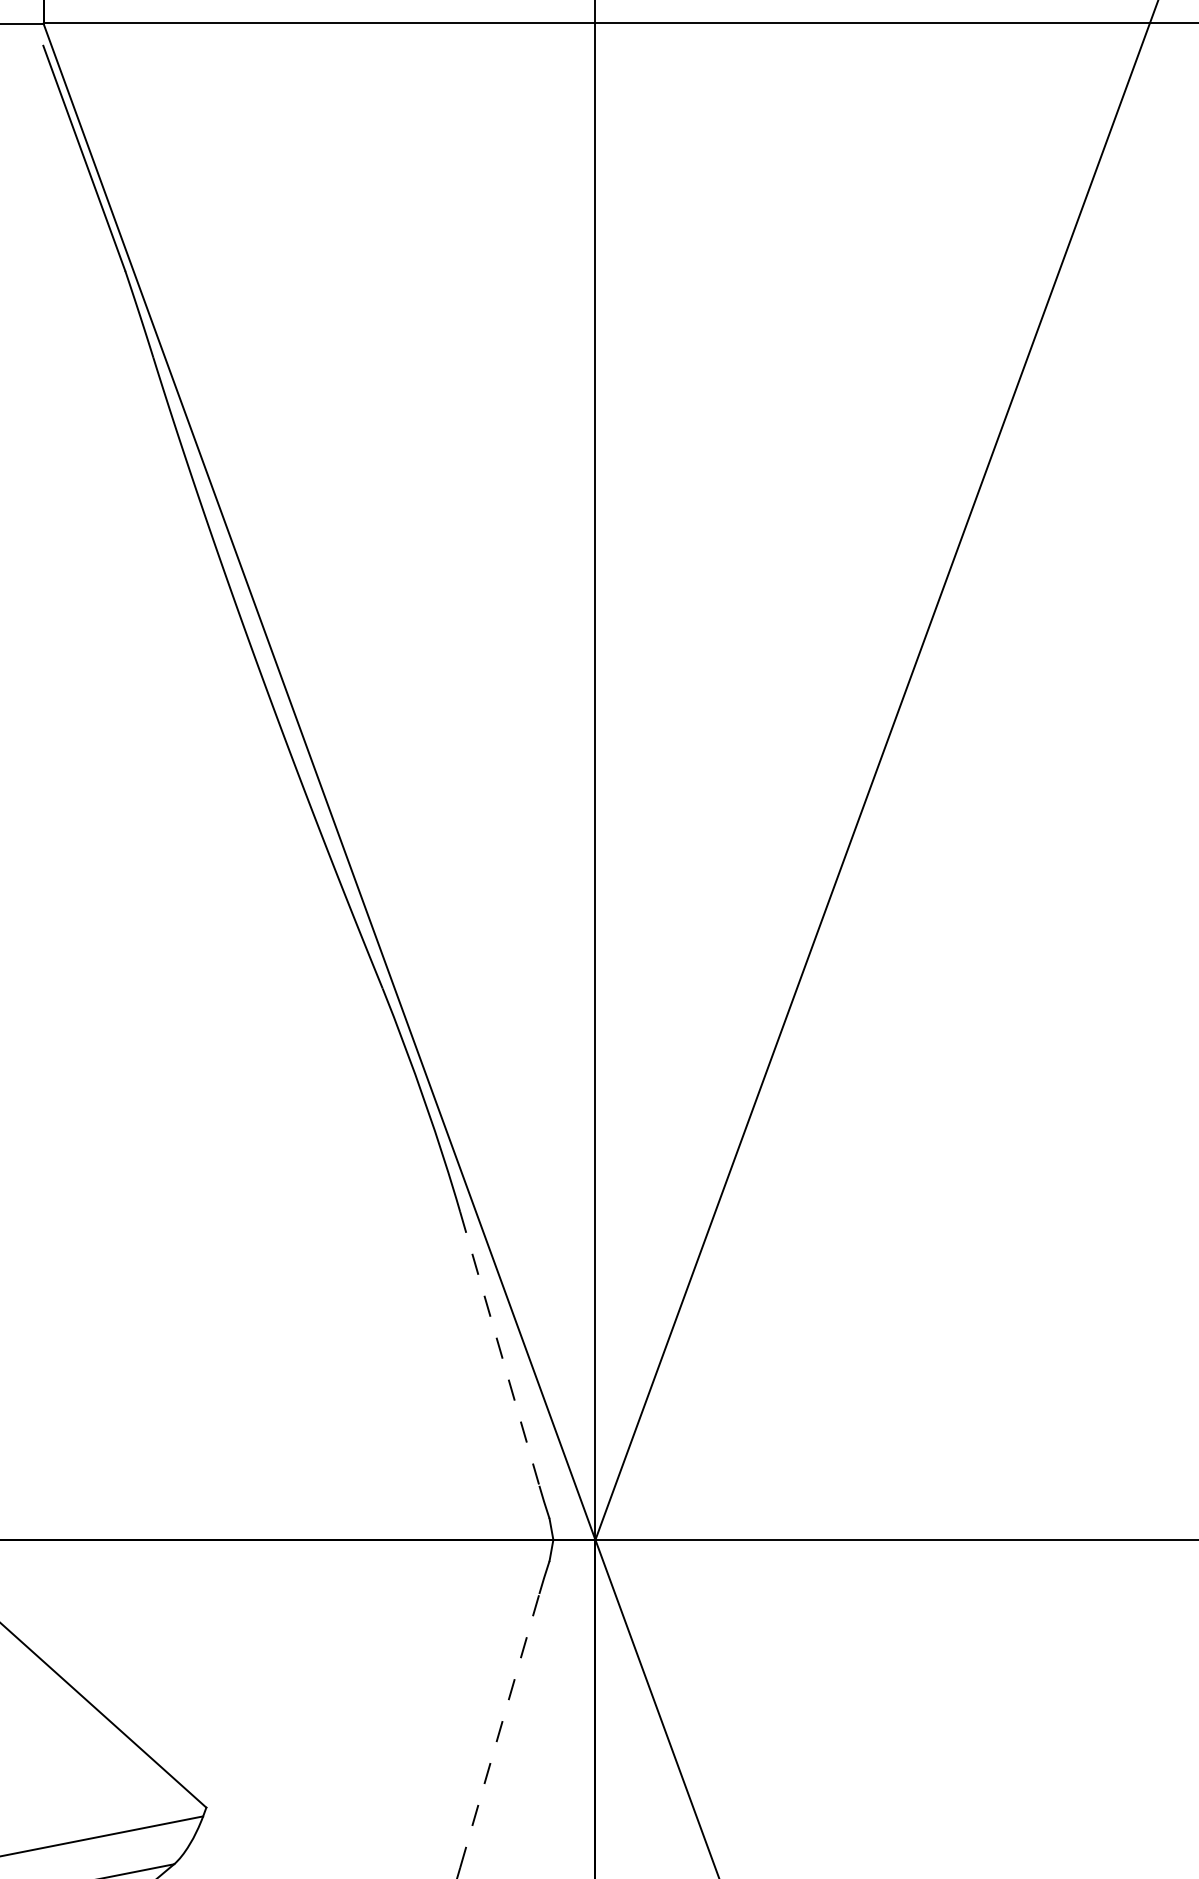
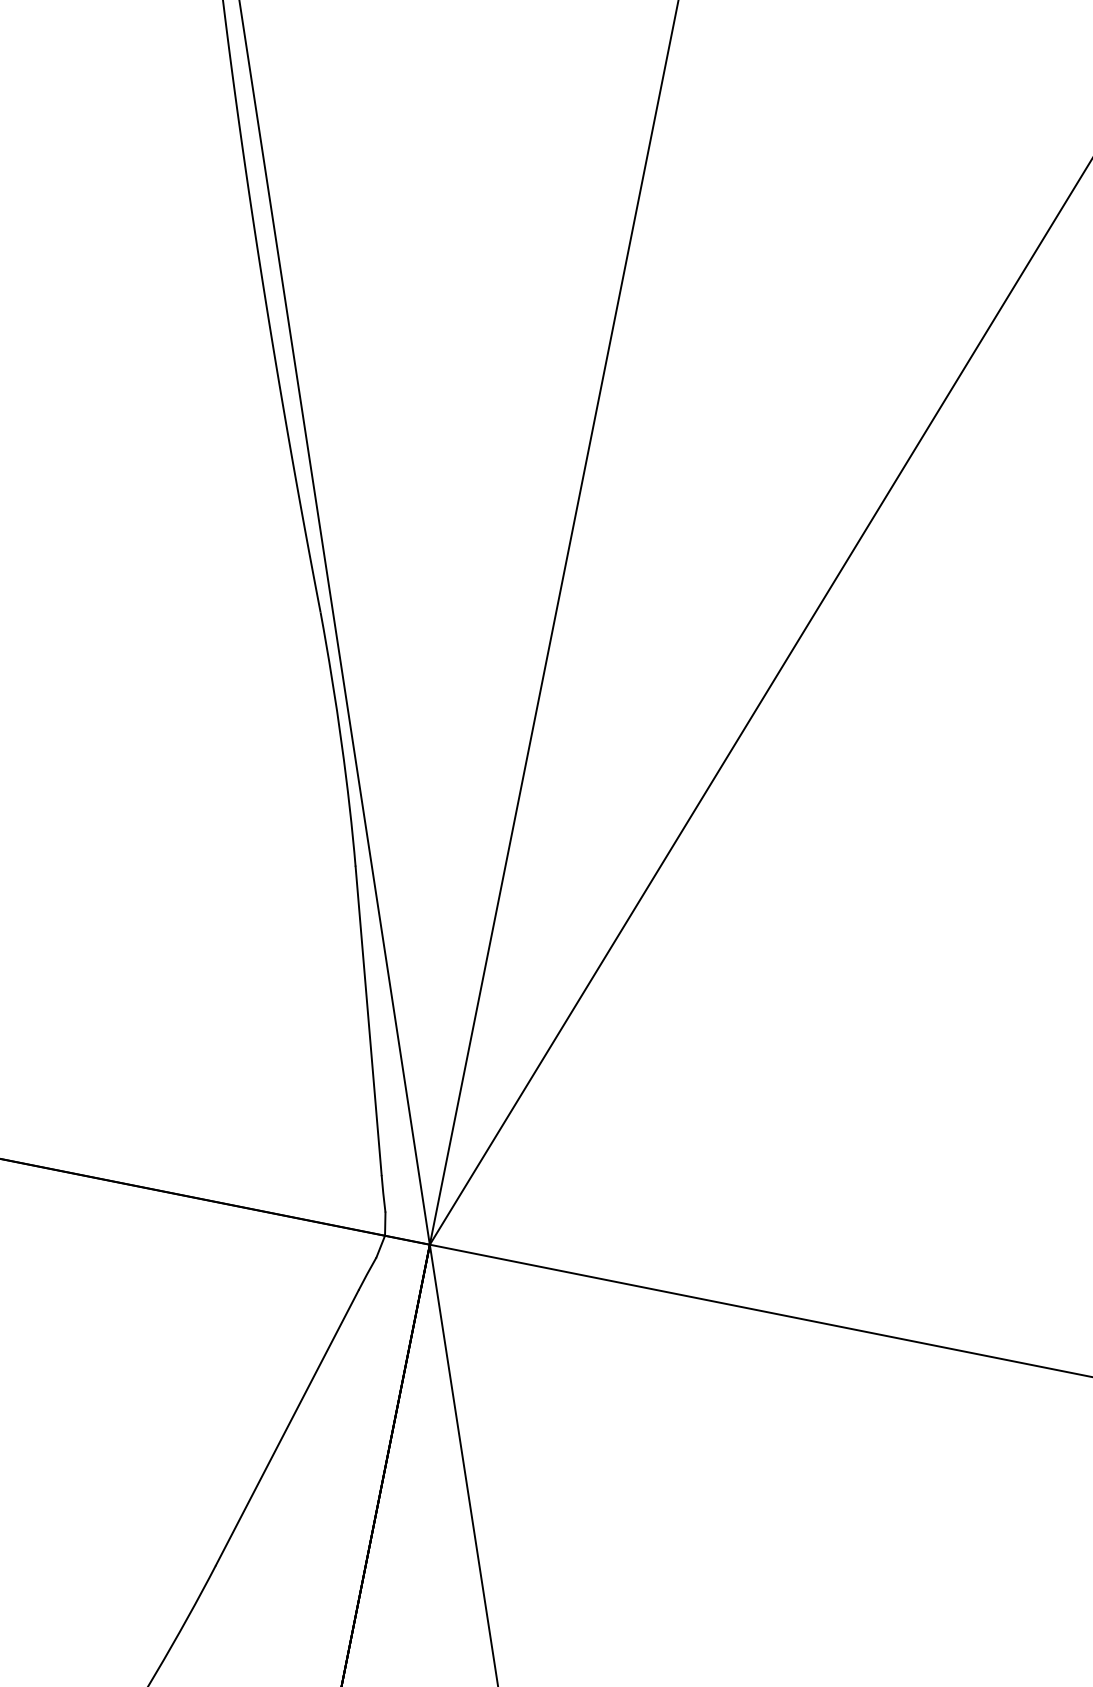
line: (499, 1348) -> (368, 1020), dashed -> solid
line: (499, 1730) -> (287, 1427), dashed -> solid

